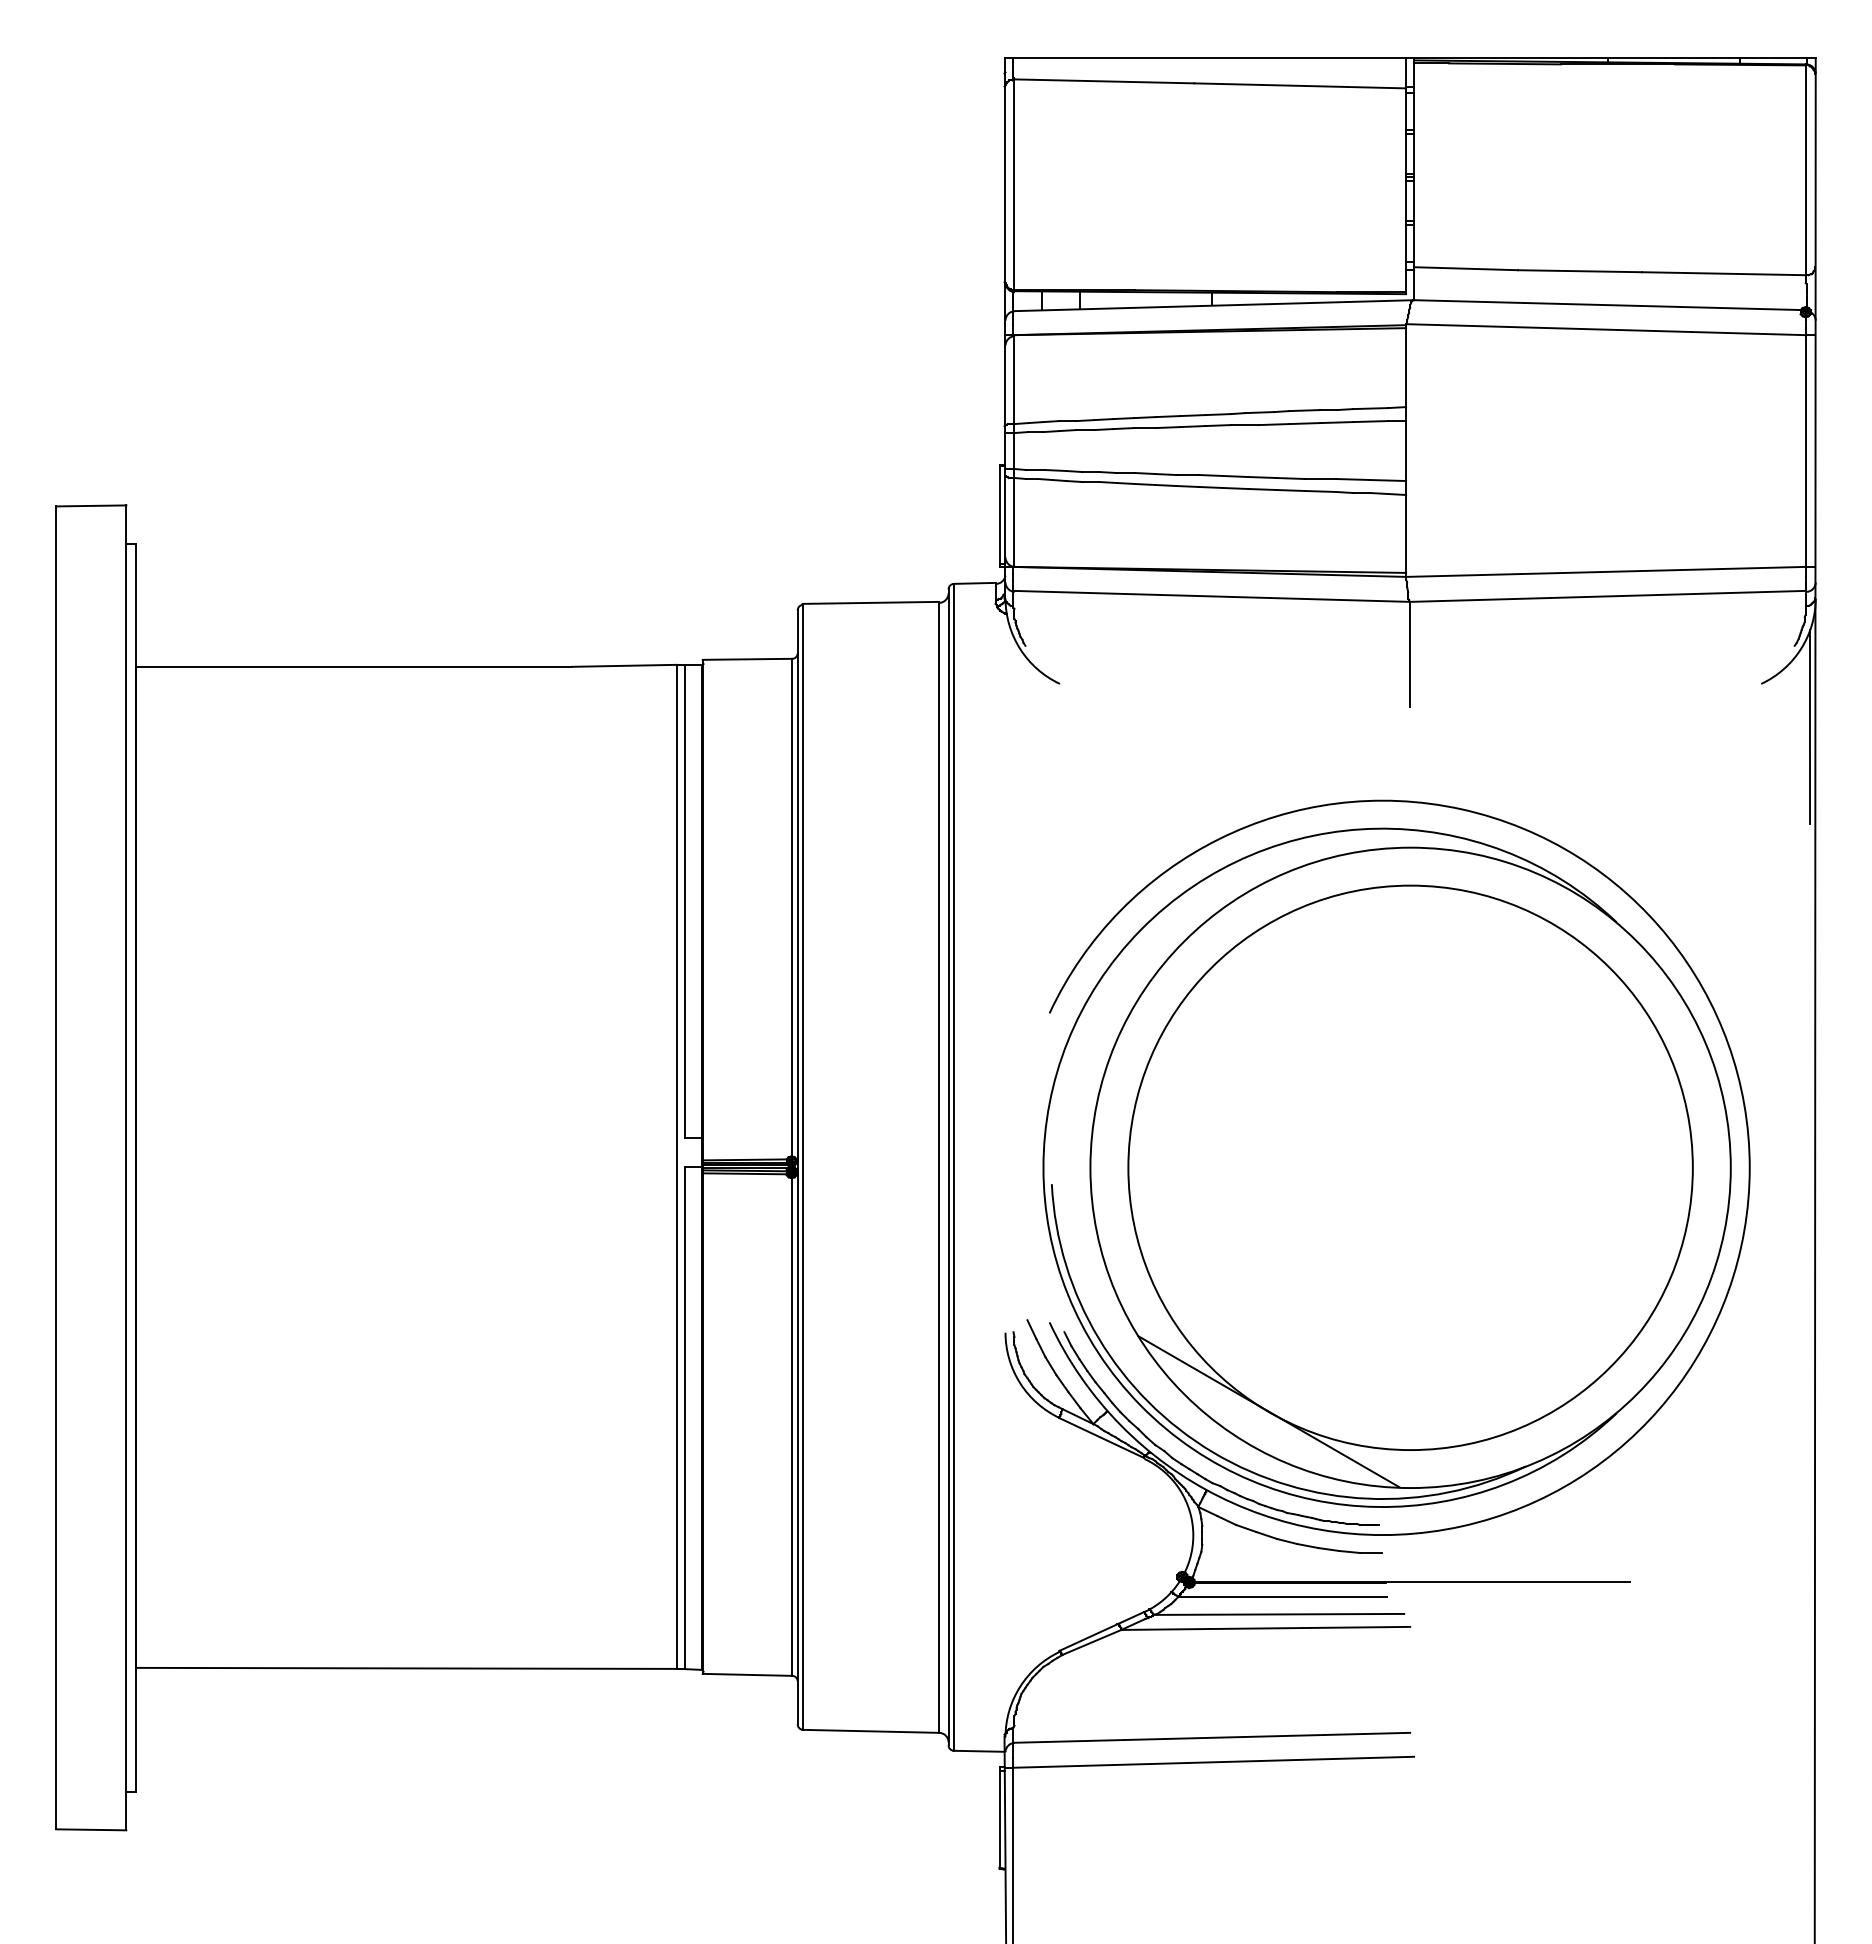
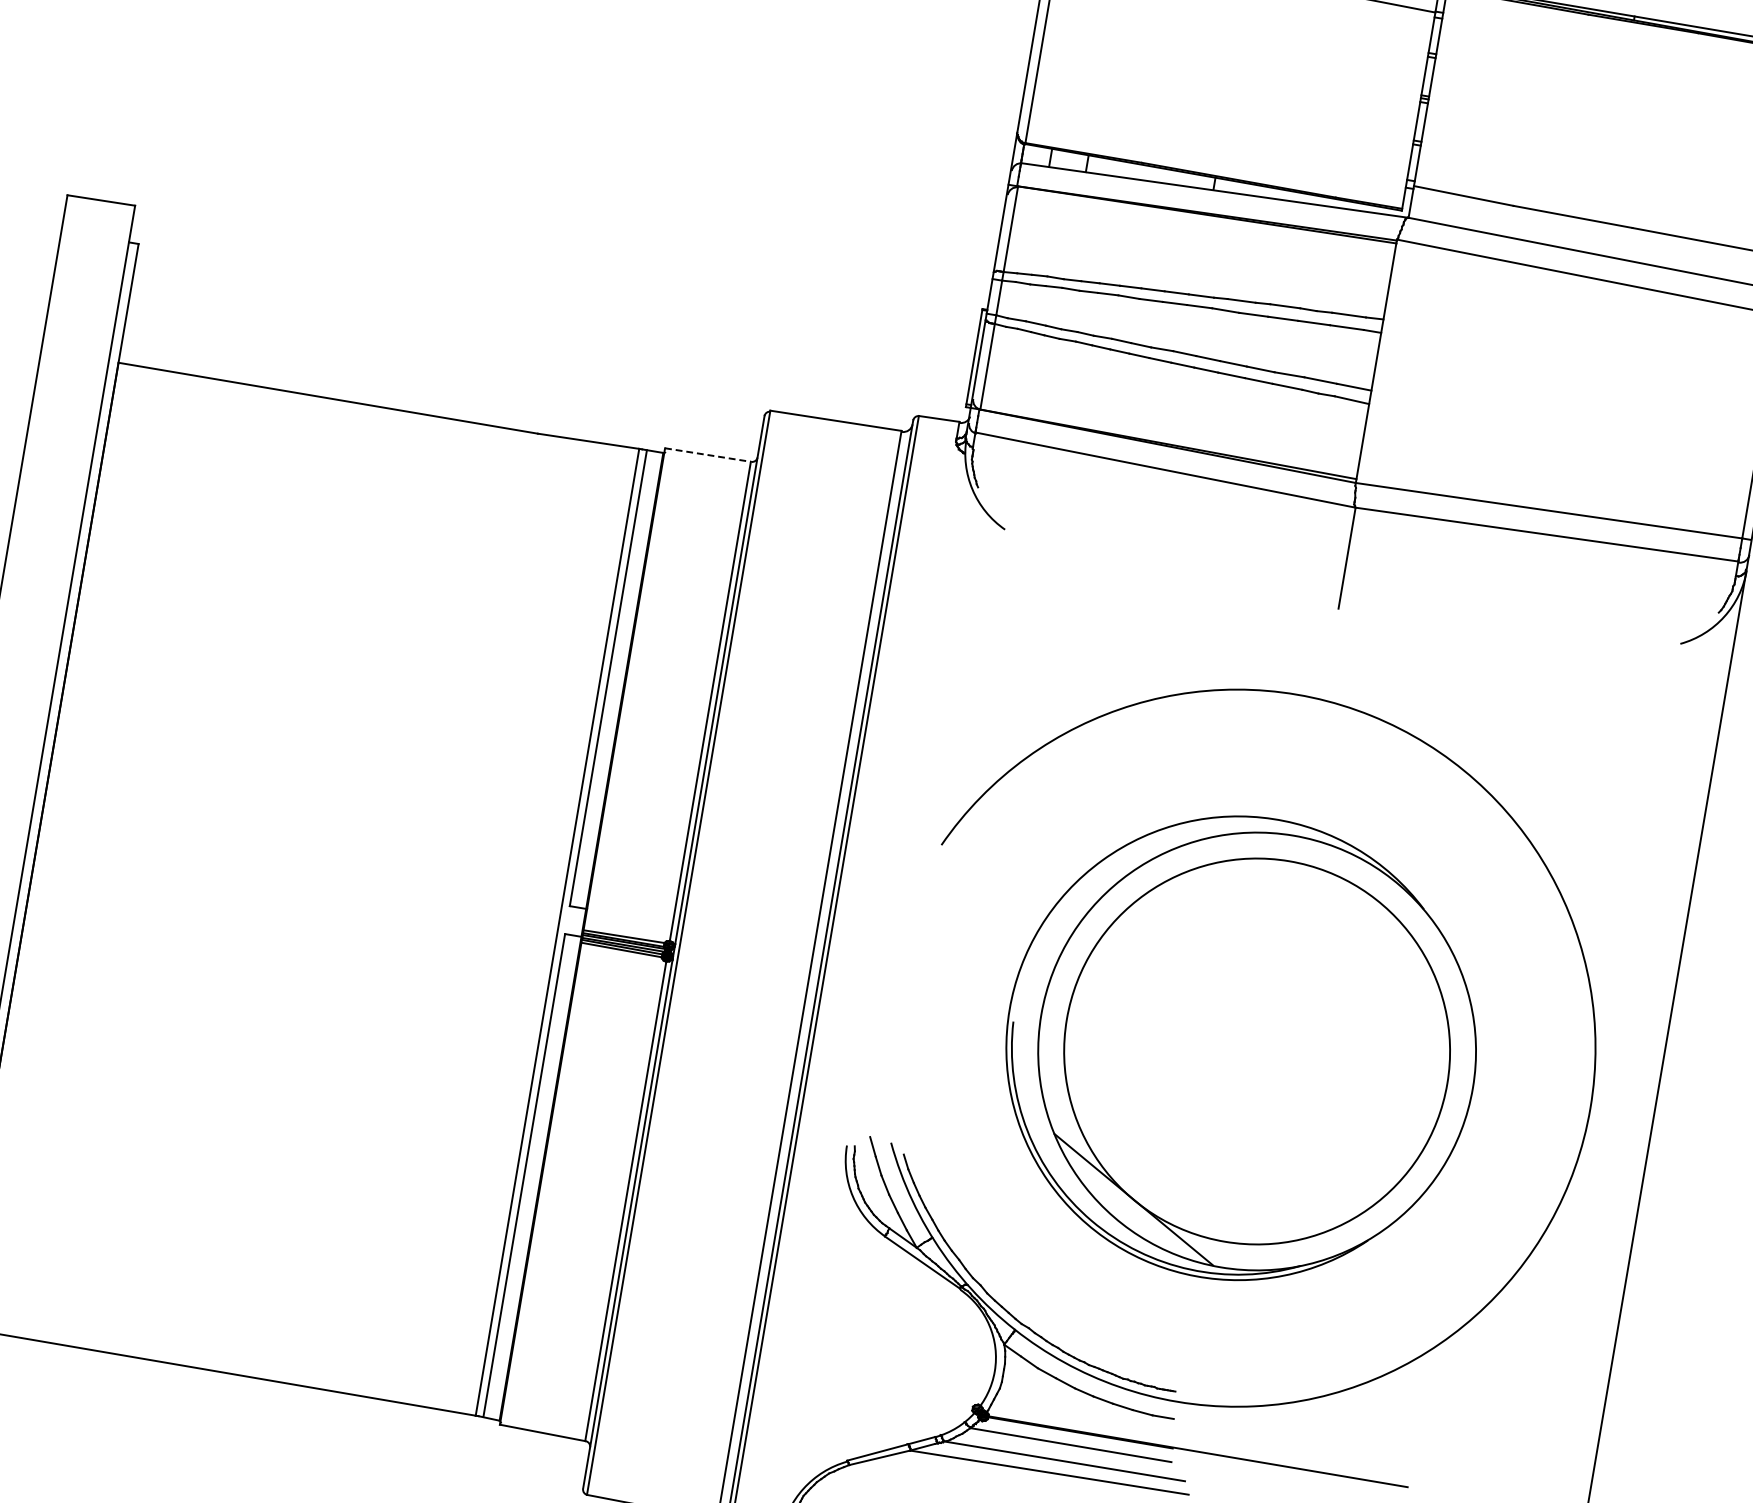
line: (747, 659) -> (708, 455), solid -> dashed
line: (1809, 726) -> (1719, 692), removed
part: (1386, 1167) -> (1240, 1048), size x0.7

